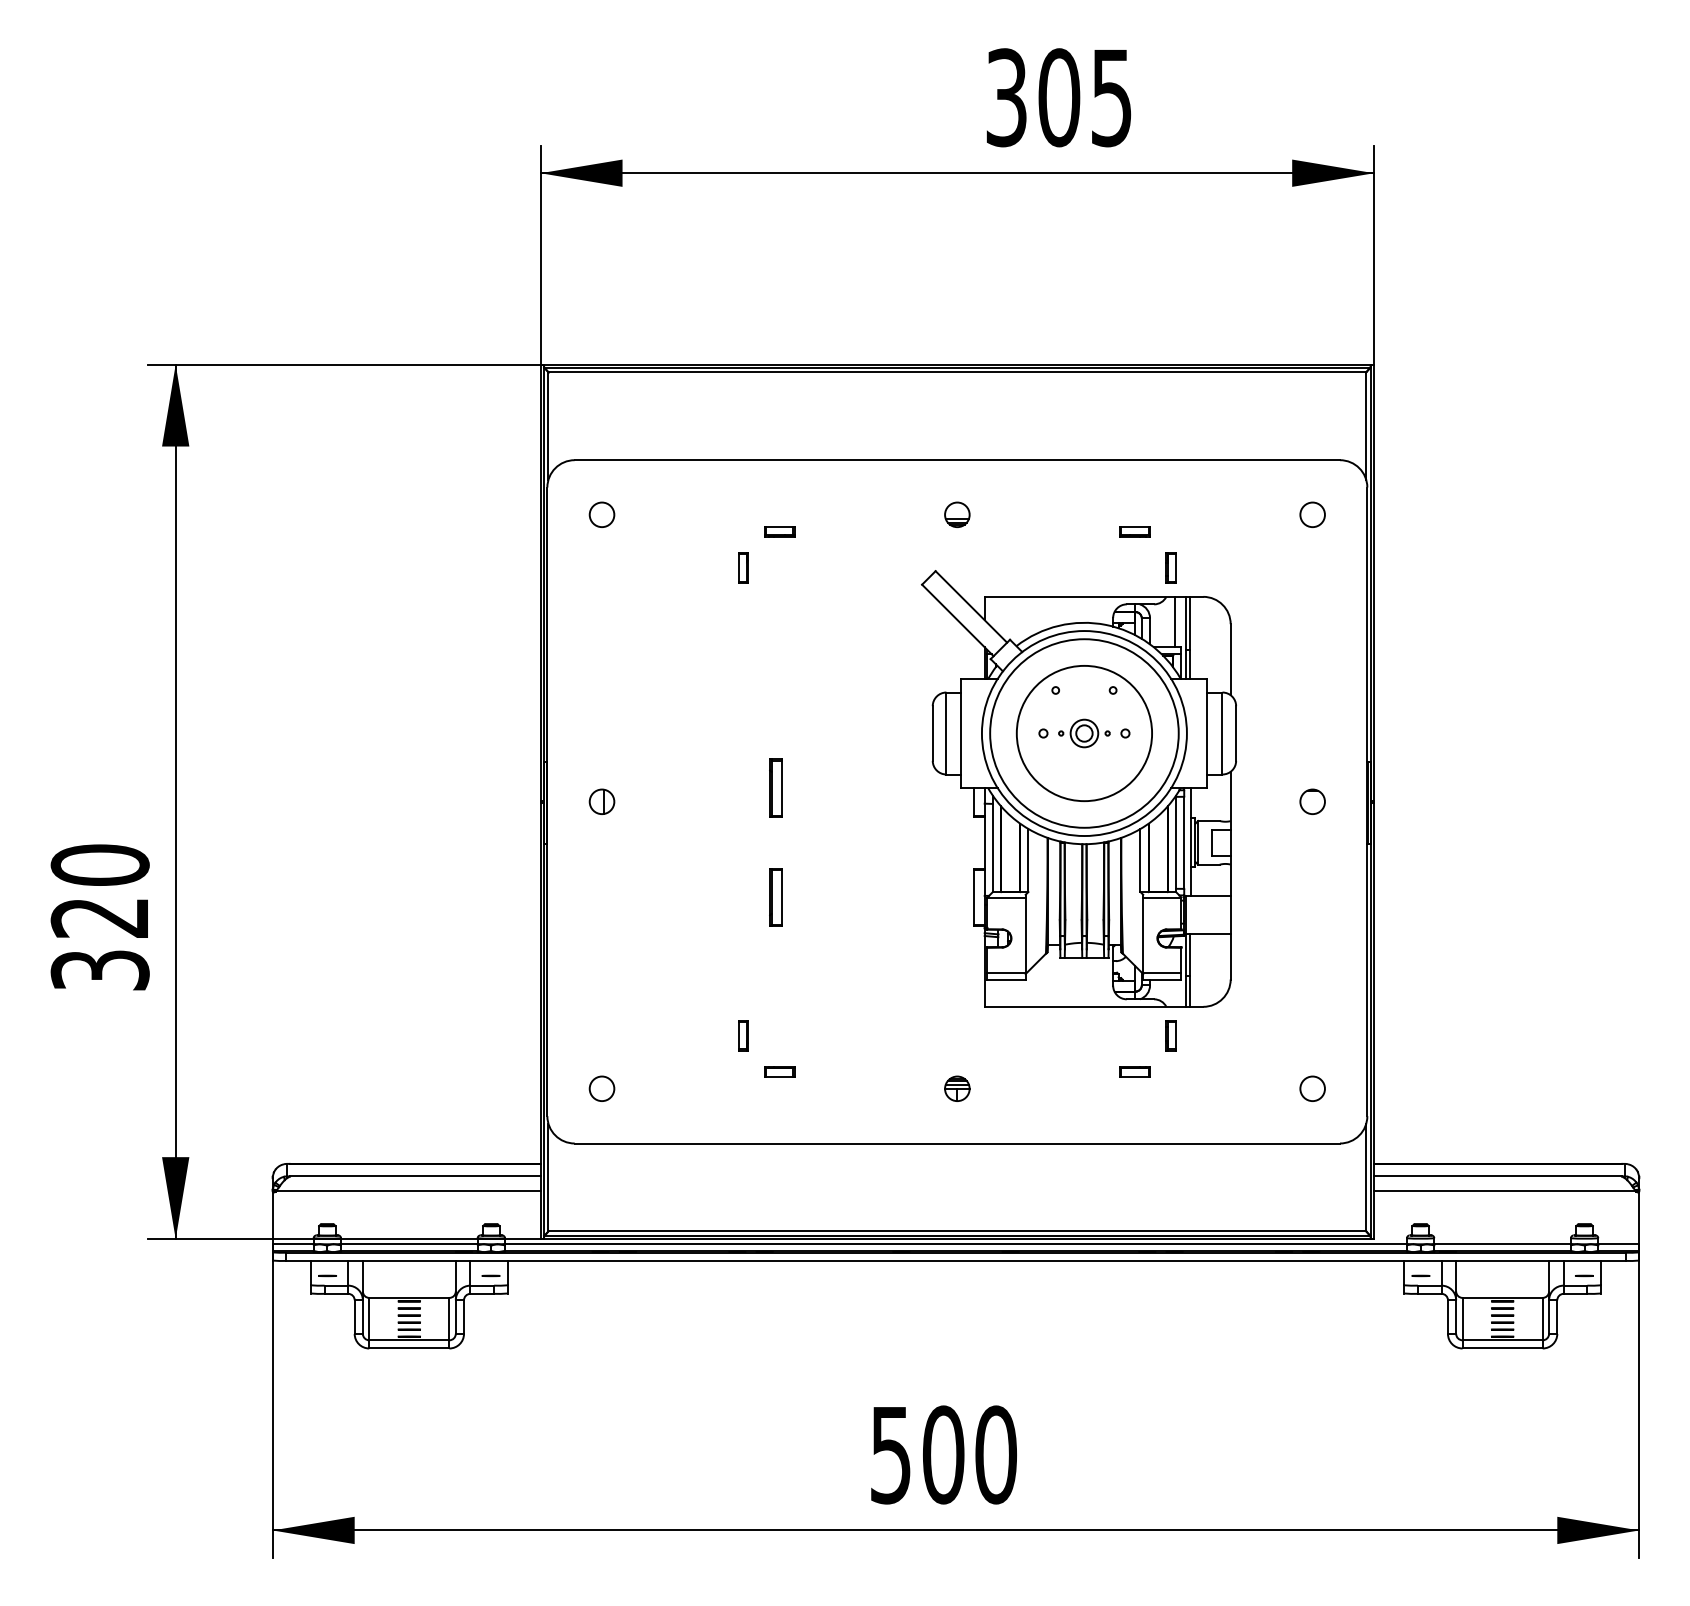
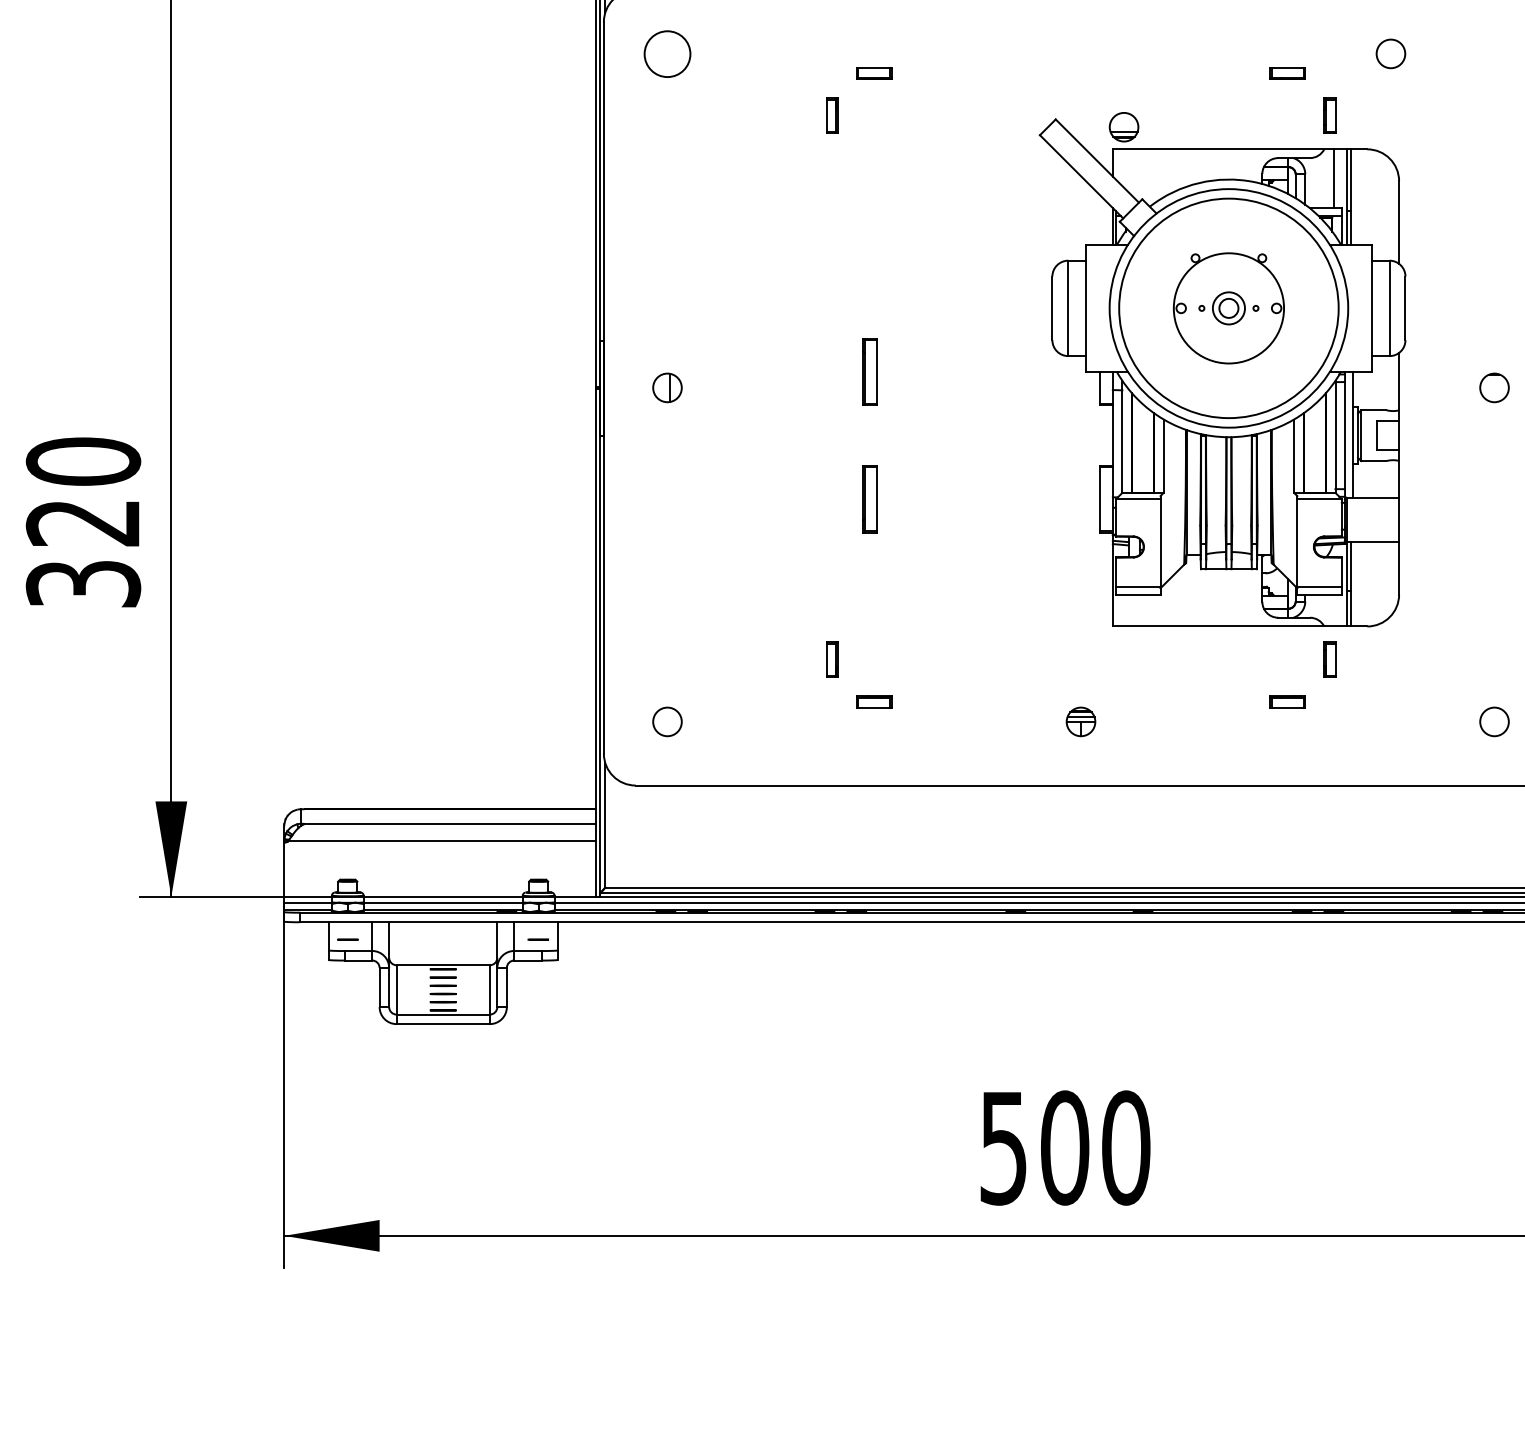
circle: (601, 514) -> (666, 53), size x1.6
part: (957, 514) -> (1124, 126), moved
circle: (1312, 514) -> (1390, 53), moved
circle: (1084, 733) -> (1228, 308), size x0.7

